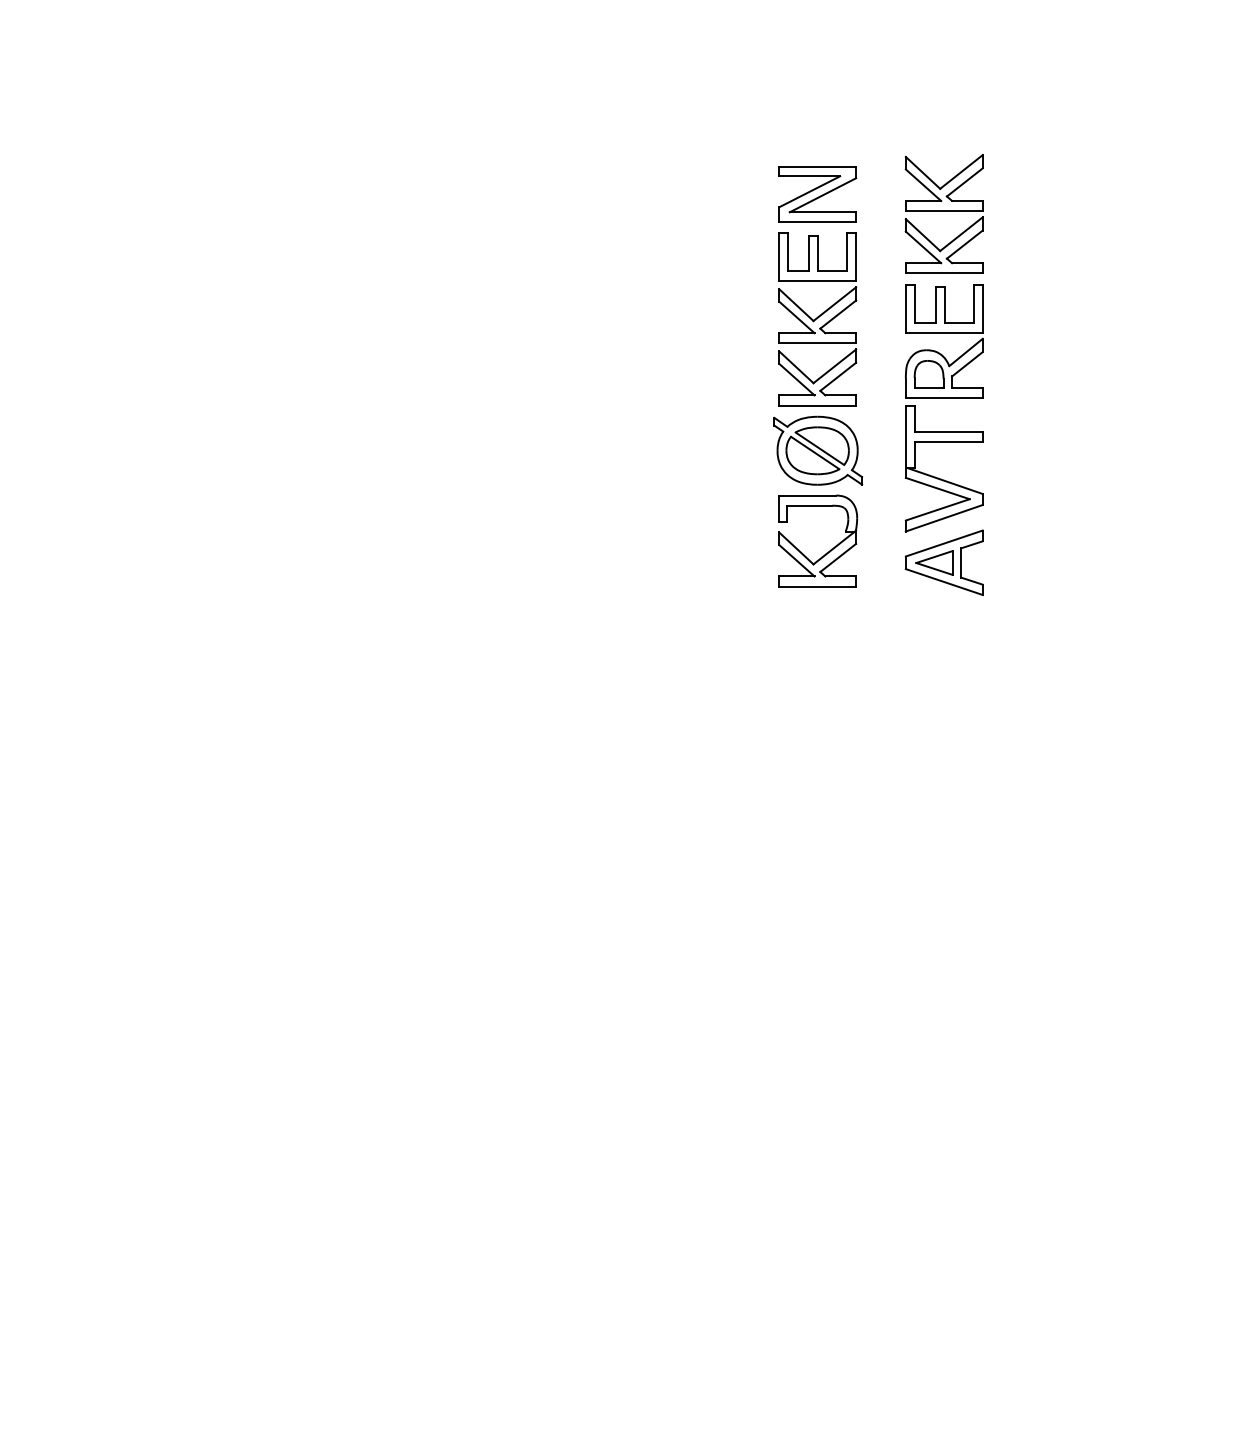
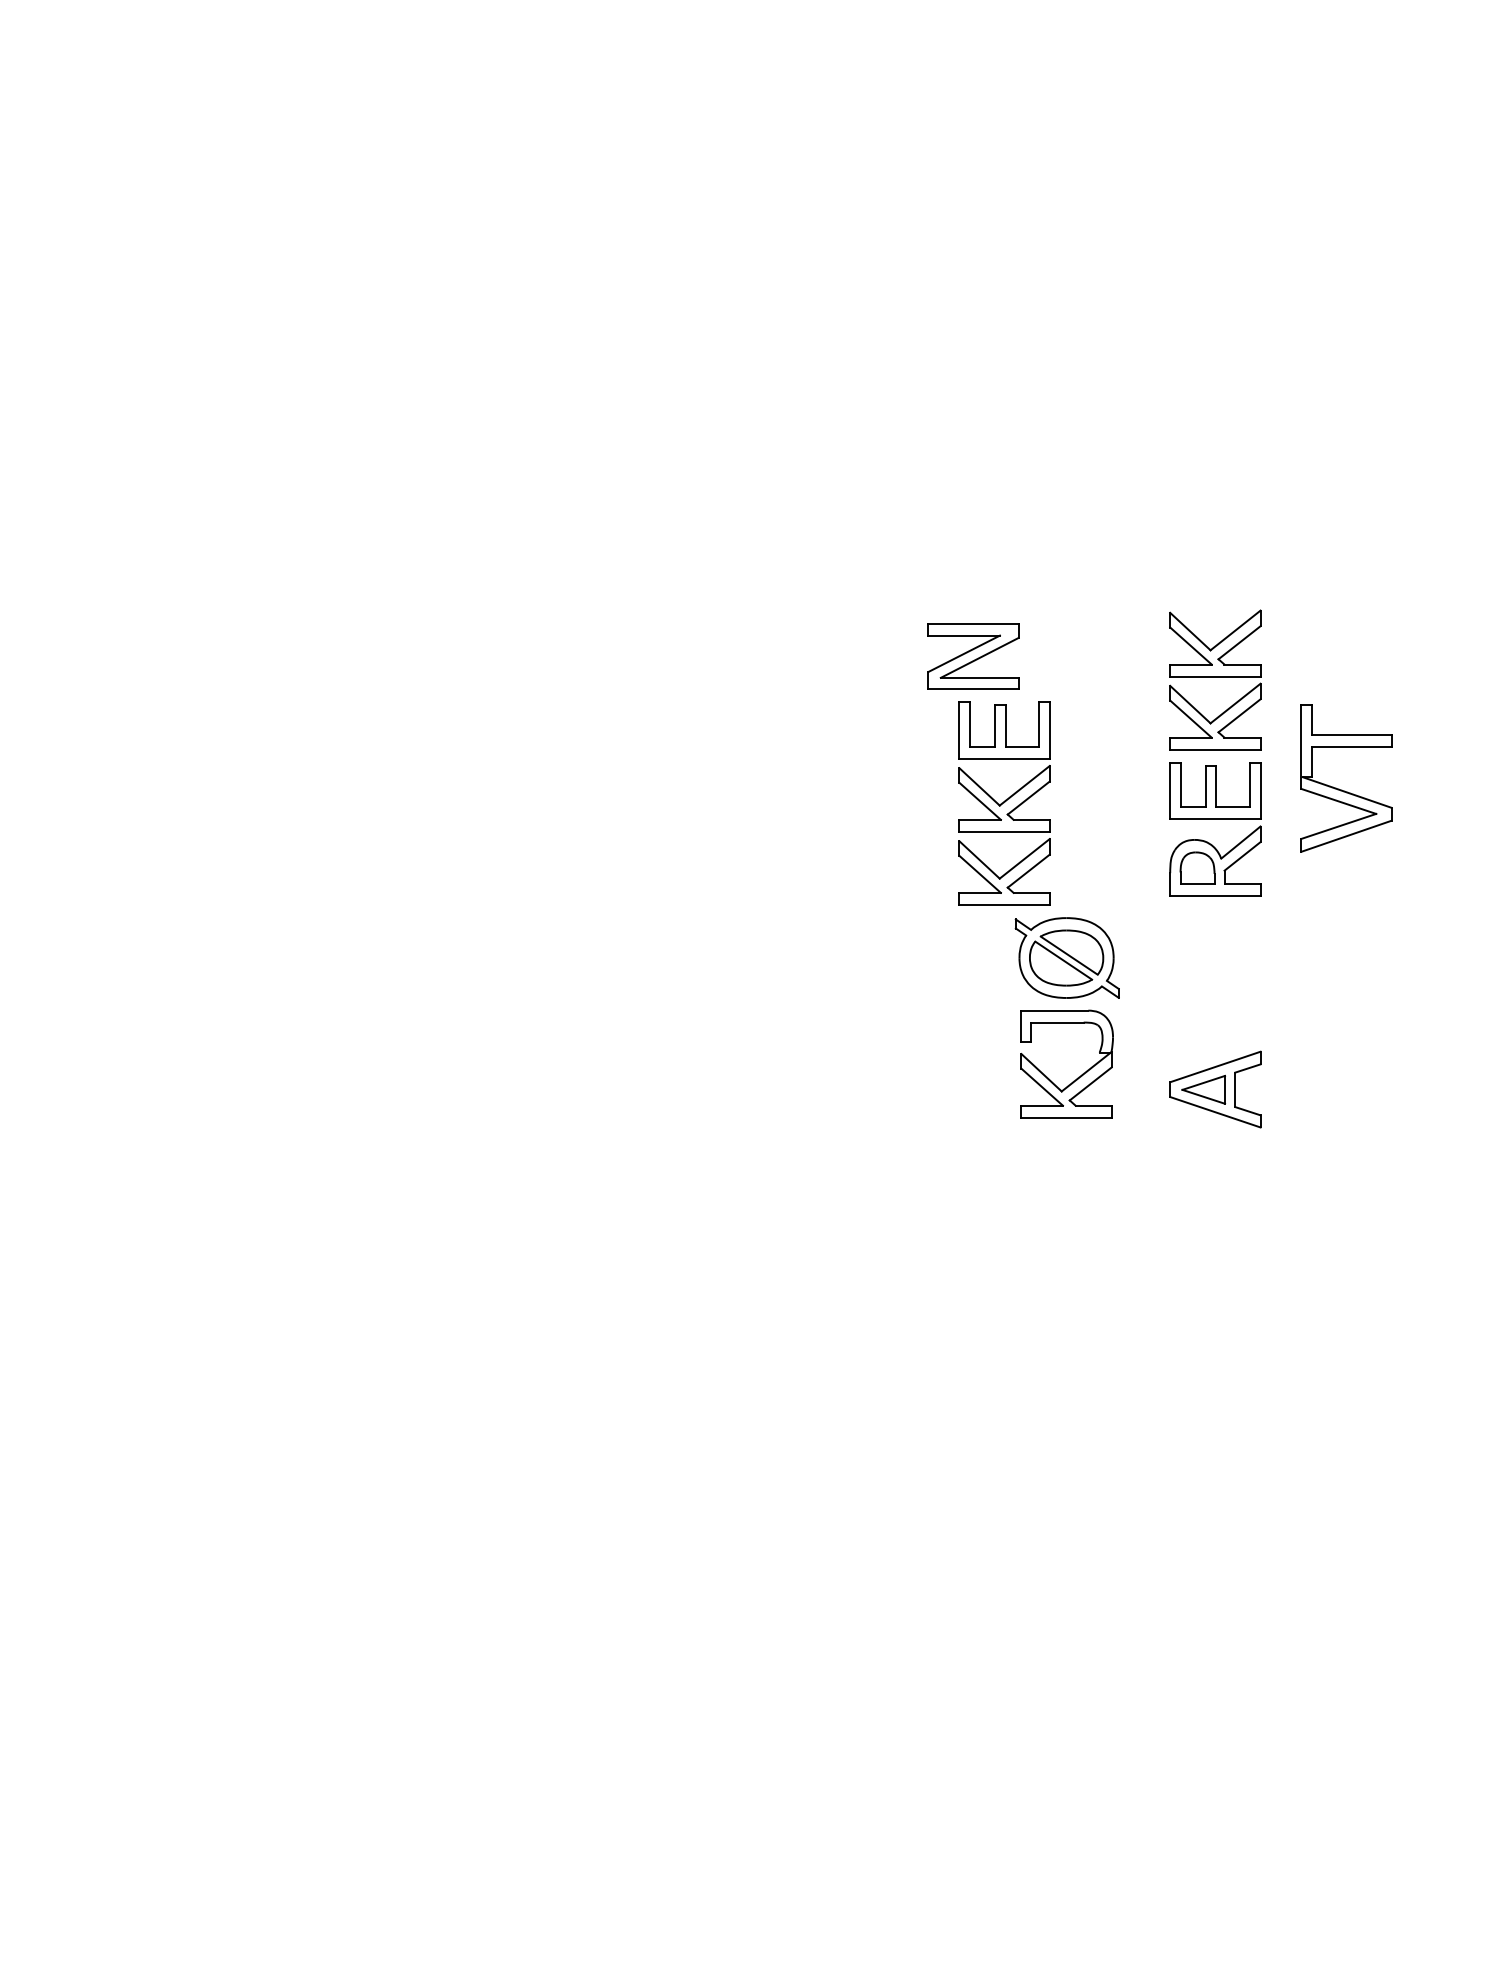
part: (817, 194) -> (973, 656), moved
part: (817, 319) -> (1004, 803), moved
part: (941, 478) -> (1342, 789), moved

